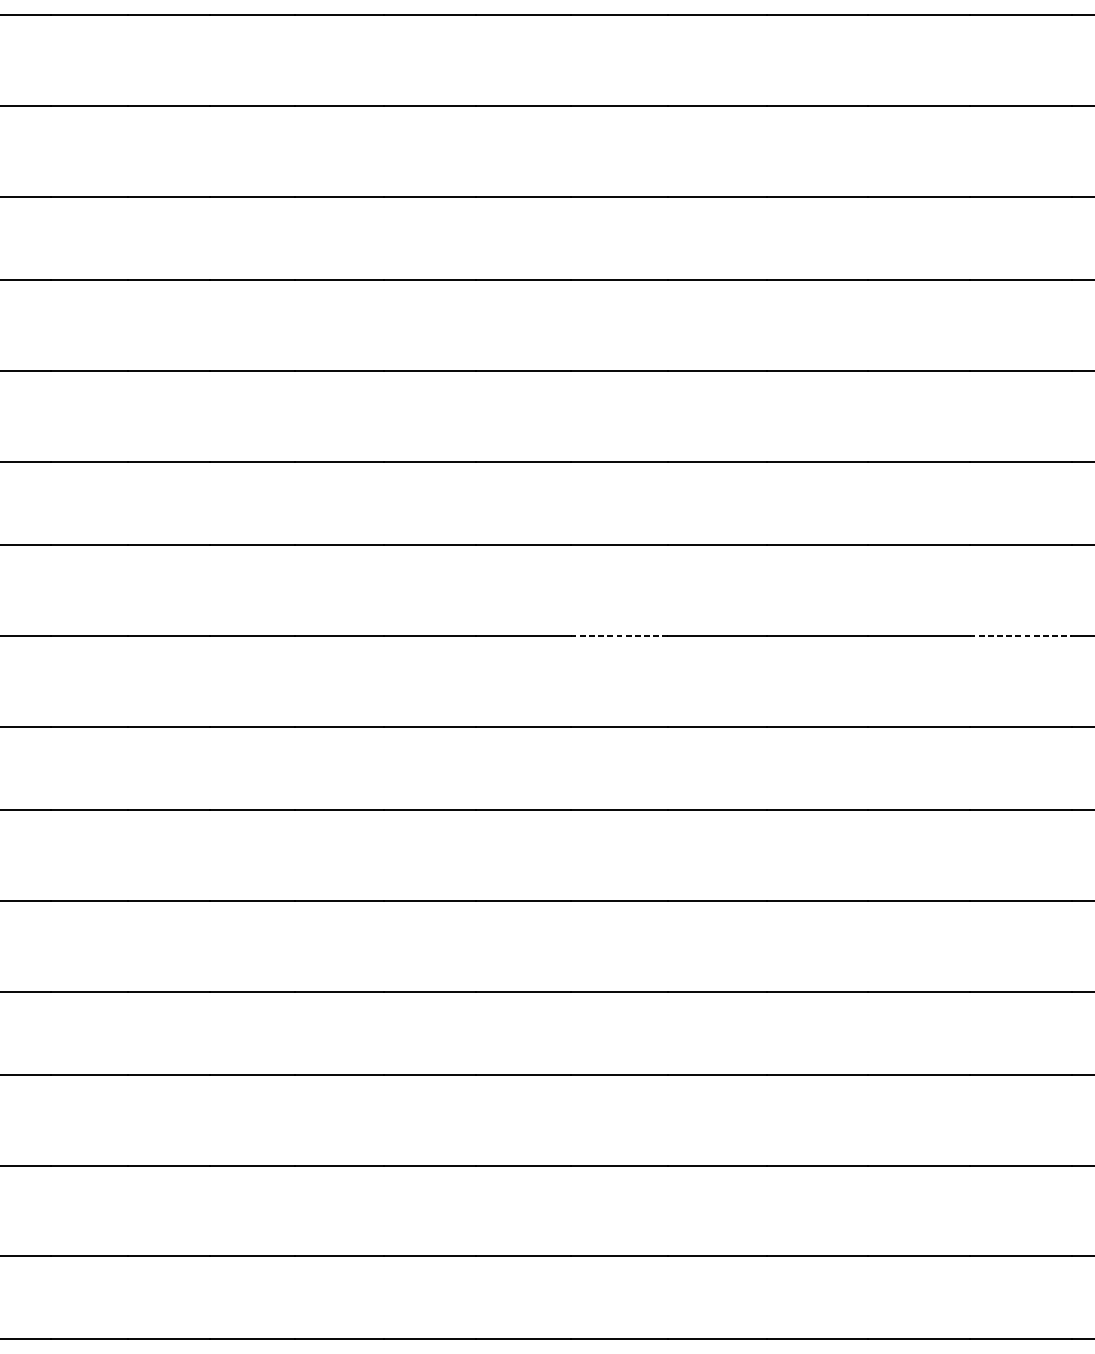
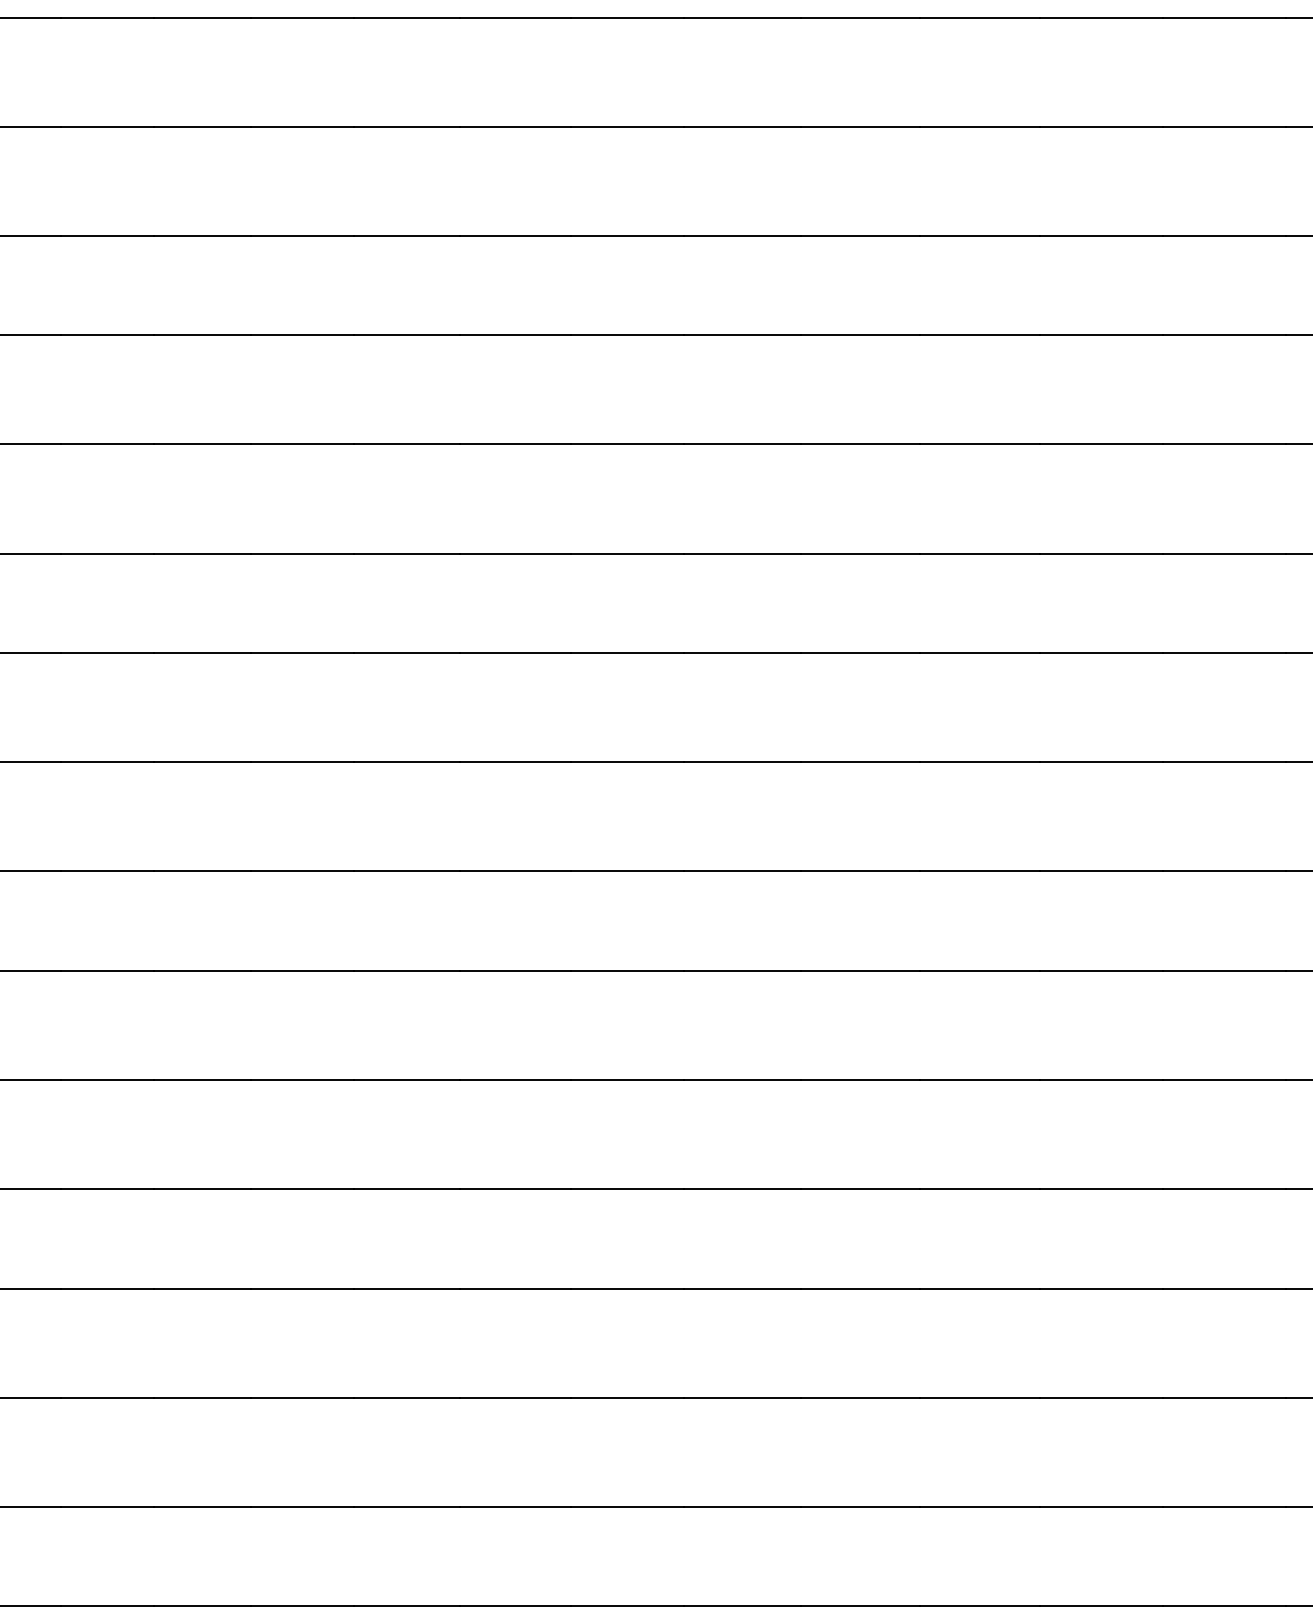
line: (619, 635) -> (742, 762), dashed -> solid
line: (1021, 635) -> (1224, 762), dashed -> solid

